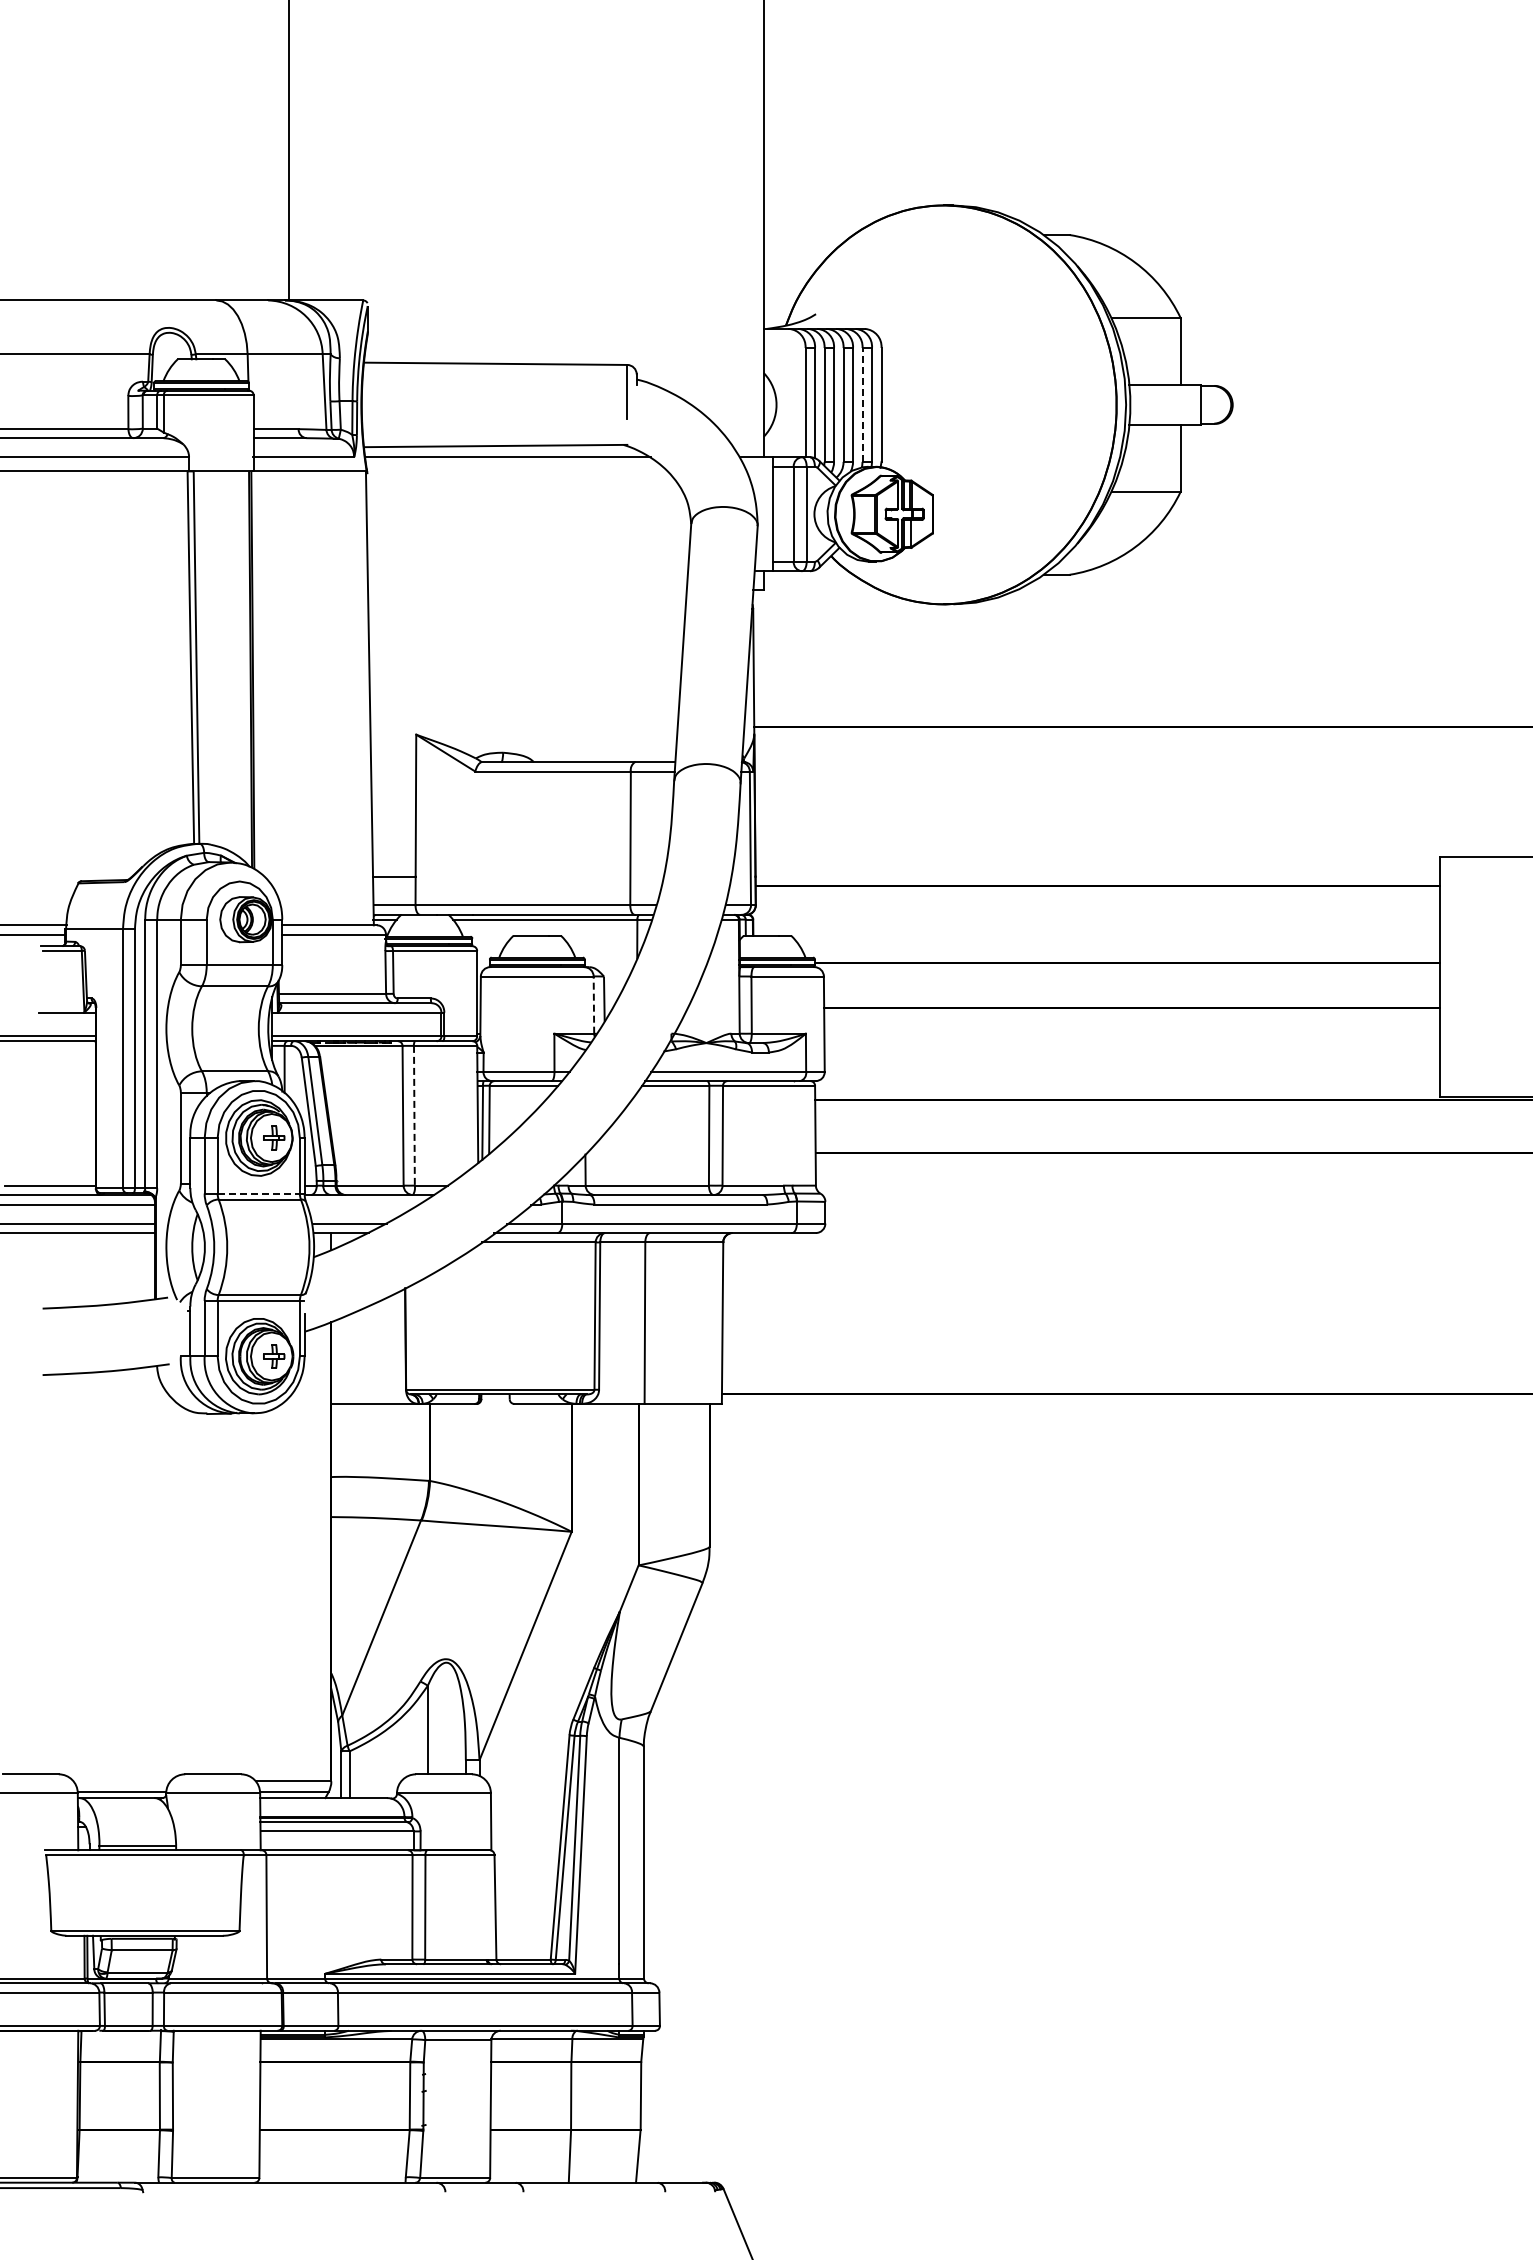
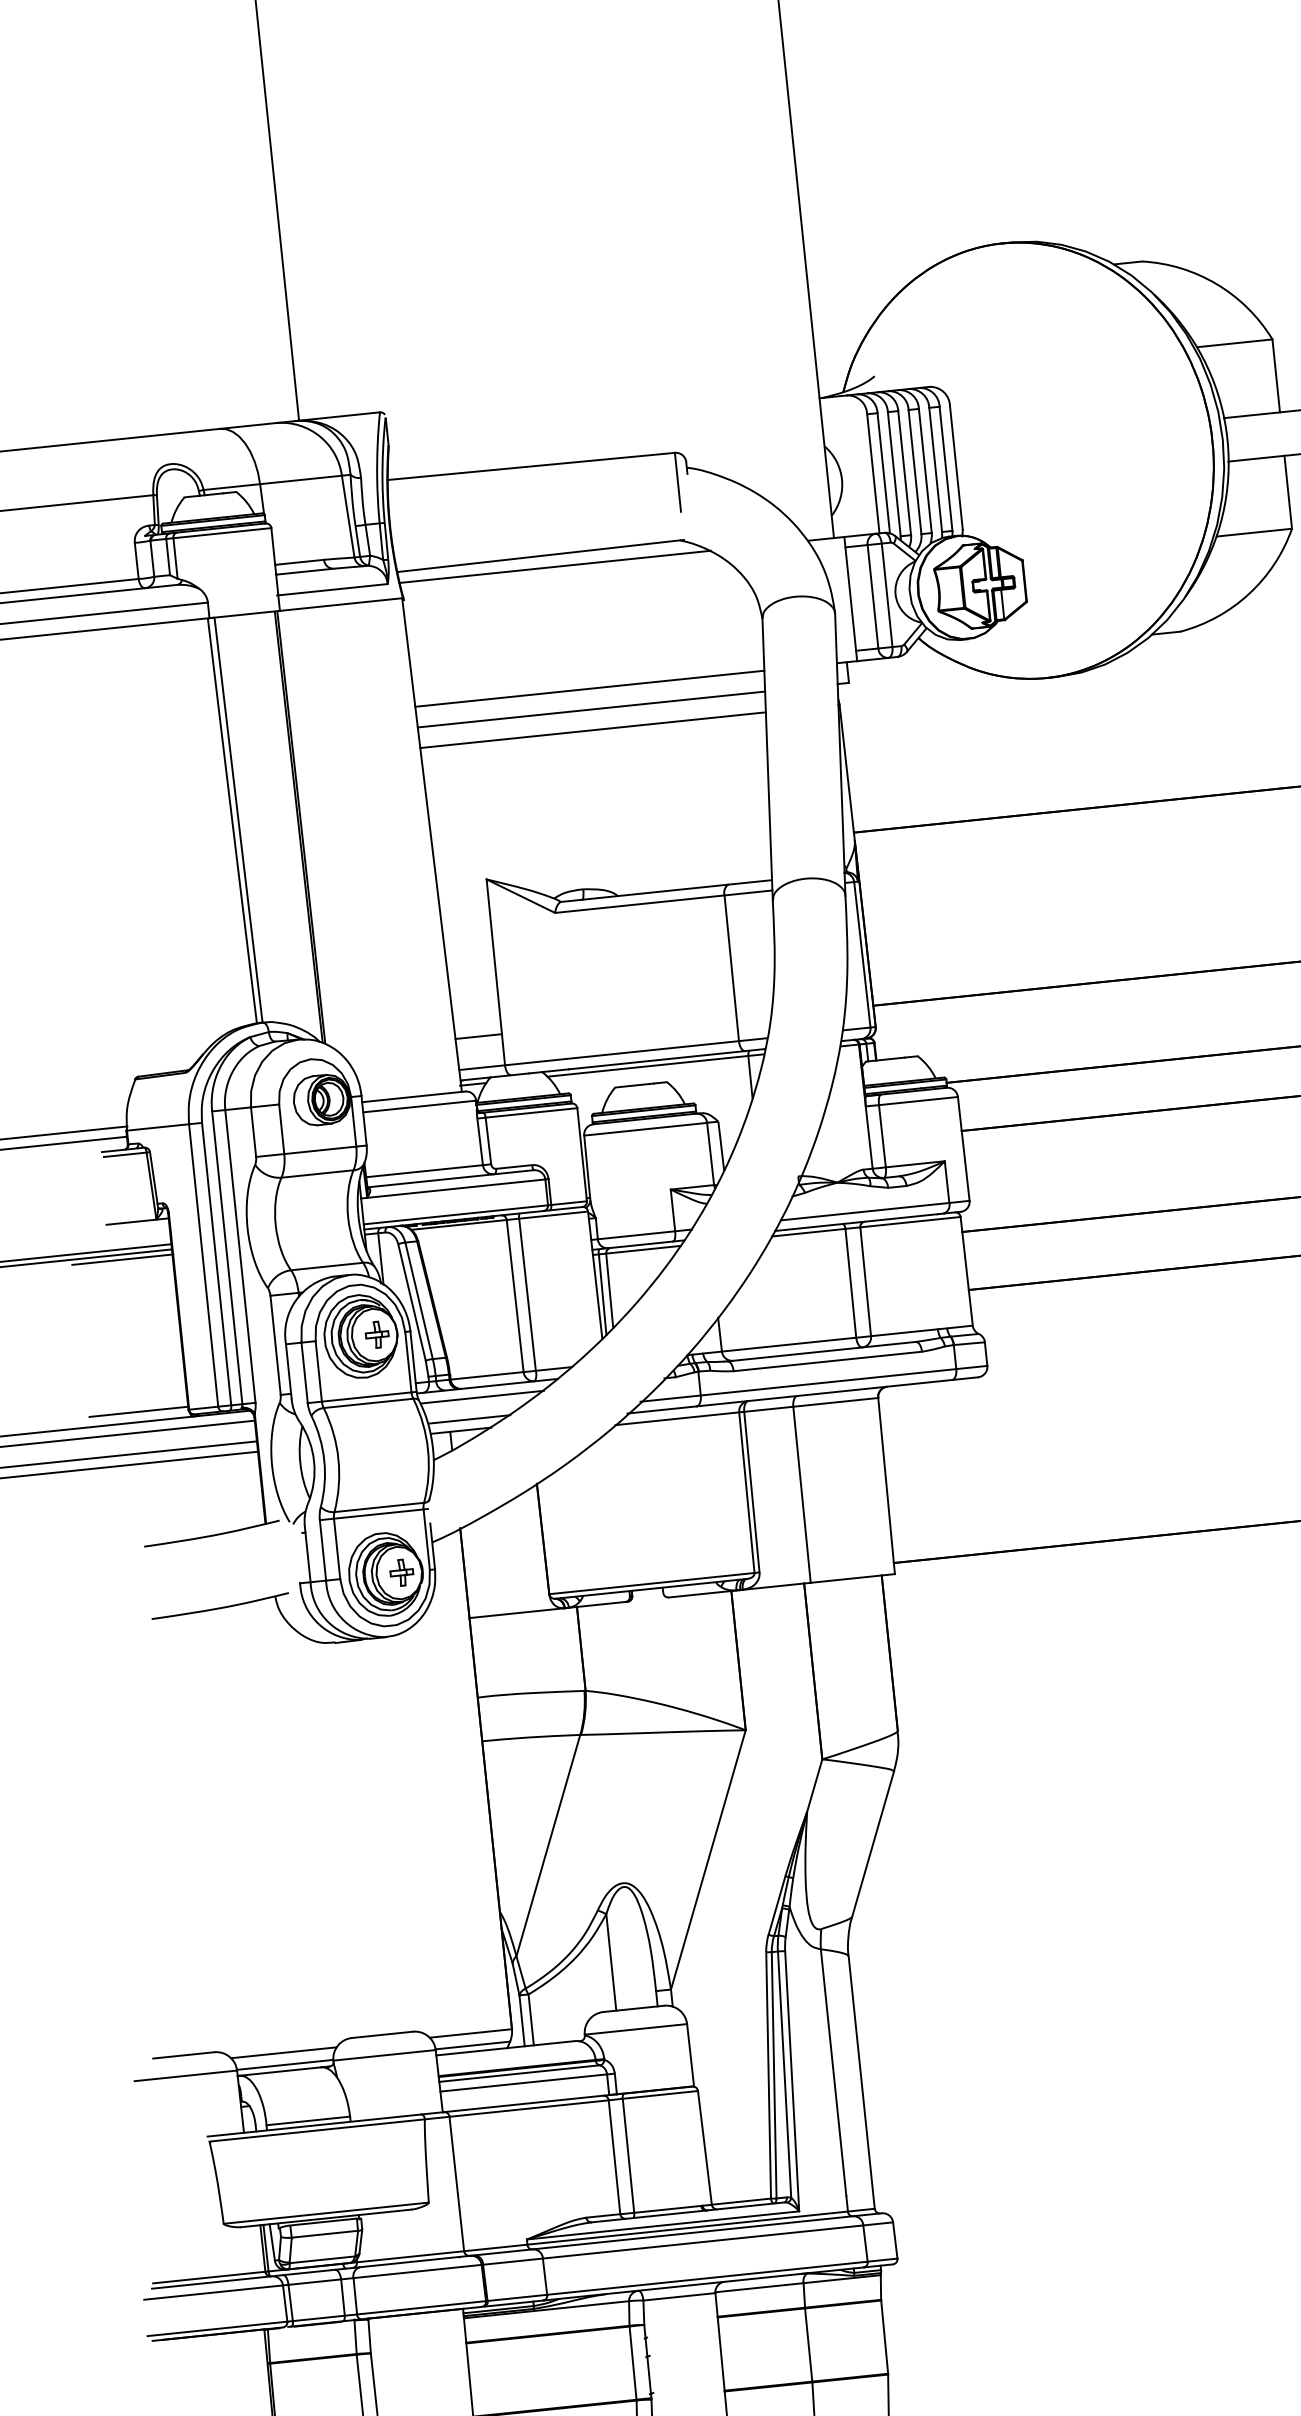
line: (862, 404) -> (935, 469), dashed -> solid
line: (527, 571) -> (589, 689), added
line: (527, 590) -> (591, 709), added
line: (526, 609) -> (592, 730), added
line: (593, 1005) -> (710, 1154), dashed -> solid
line: (49, 1045) -> (122, 1259), added
line: (414, 1116) -> (527, 1295), dashed -> solid
line: (259, 1193) -> (367, 1396), dashed -> solid
line: (363, 1204) -> (482, 1397), added
line: (121, 1781) -> (283, 2052), added

